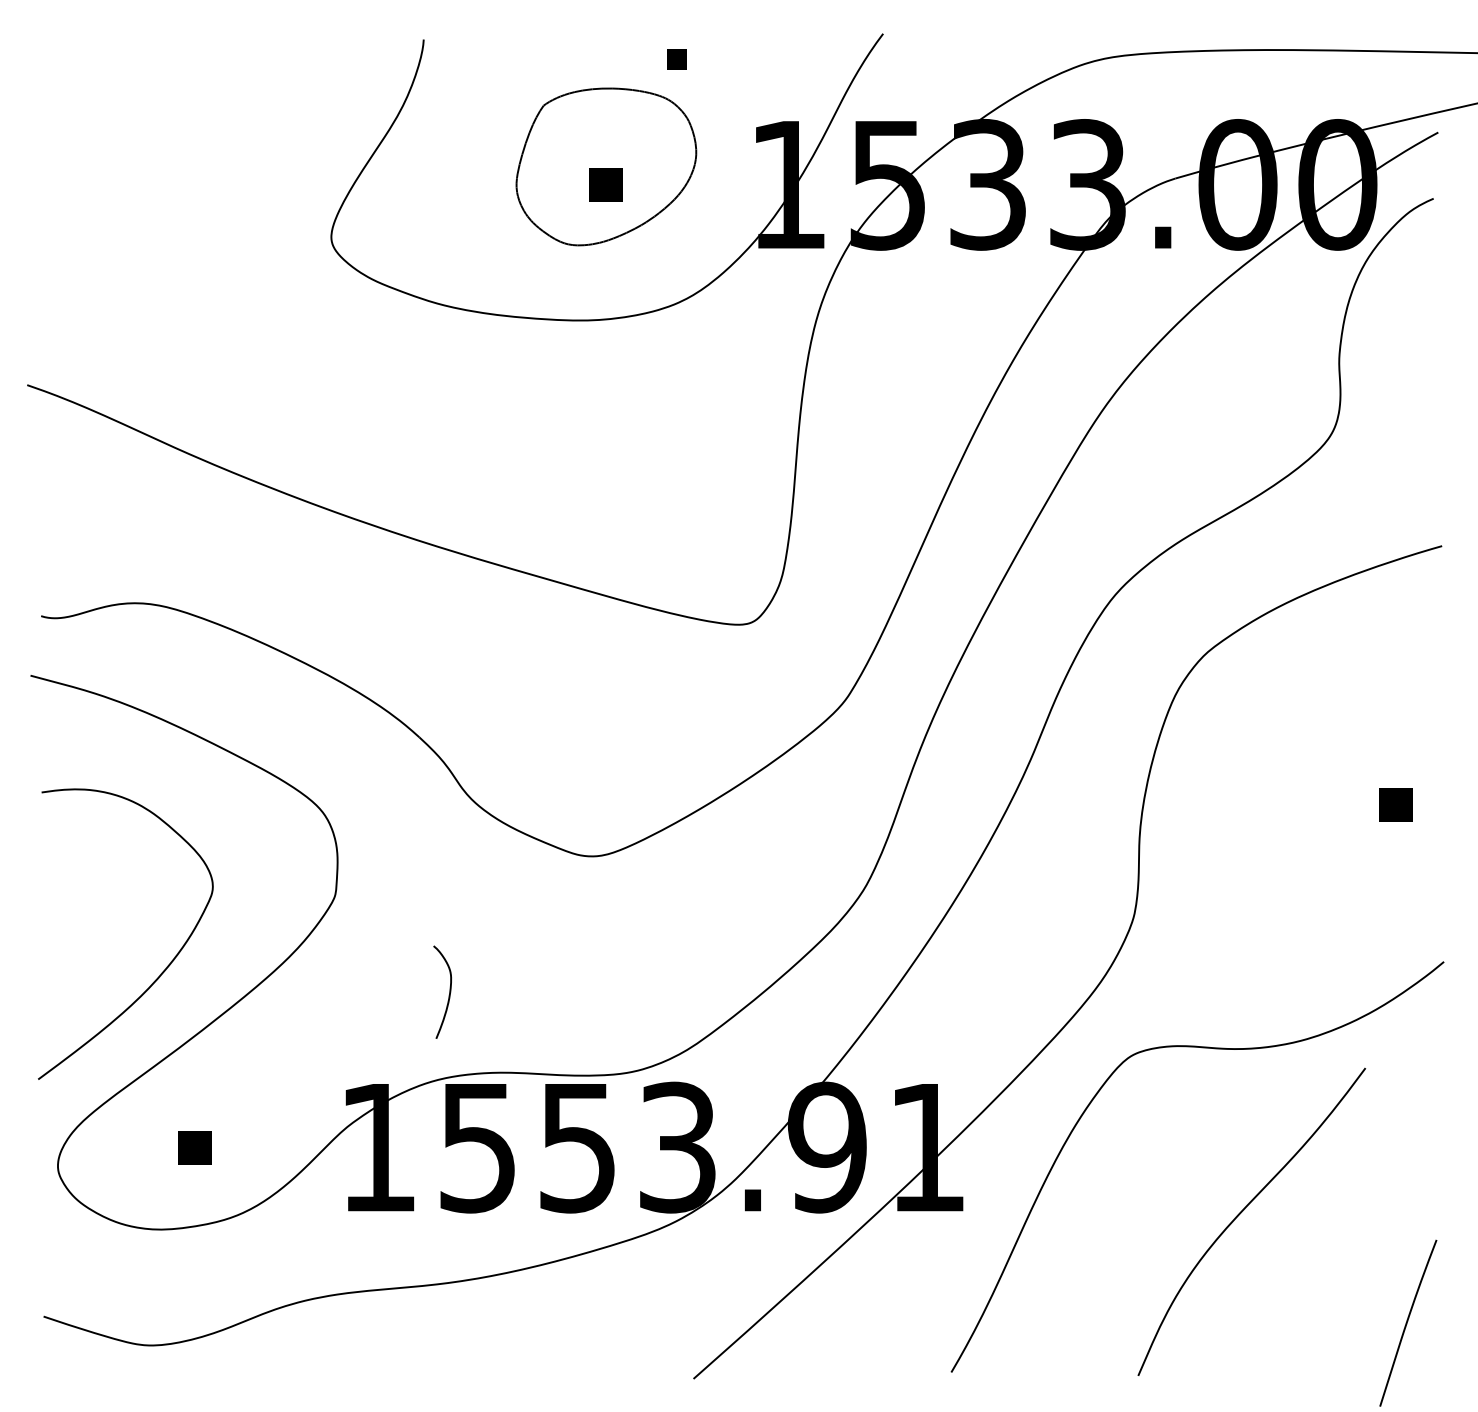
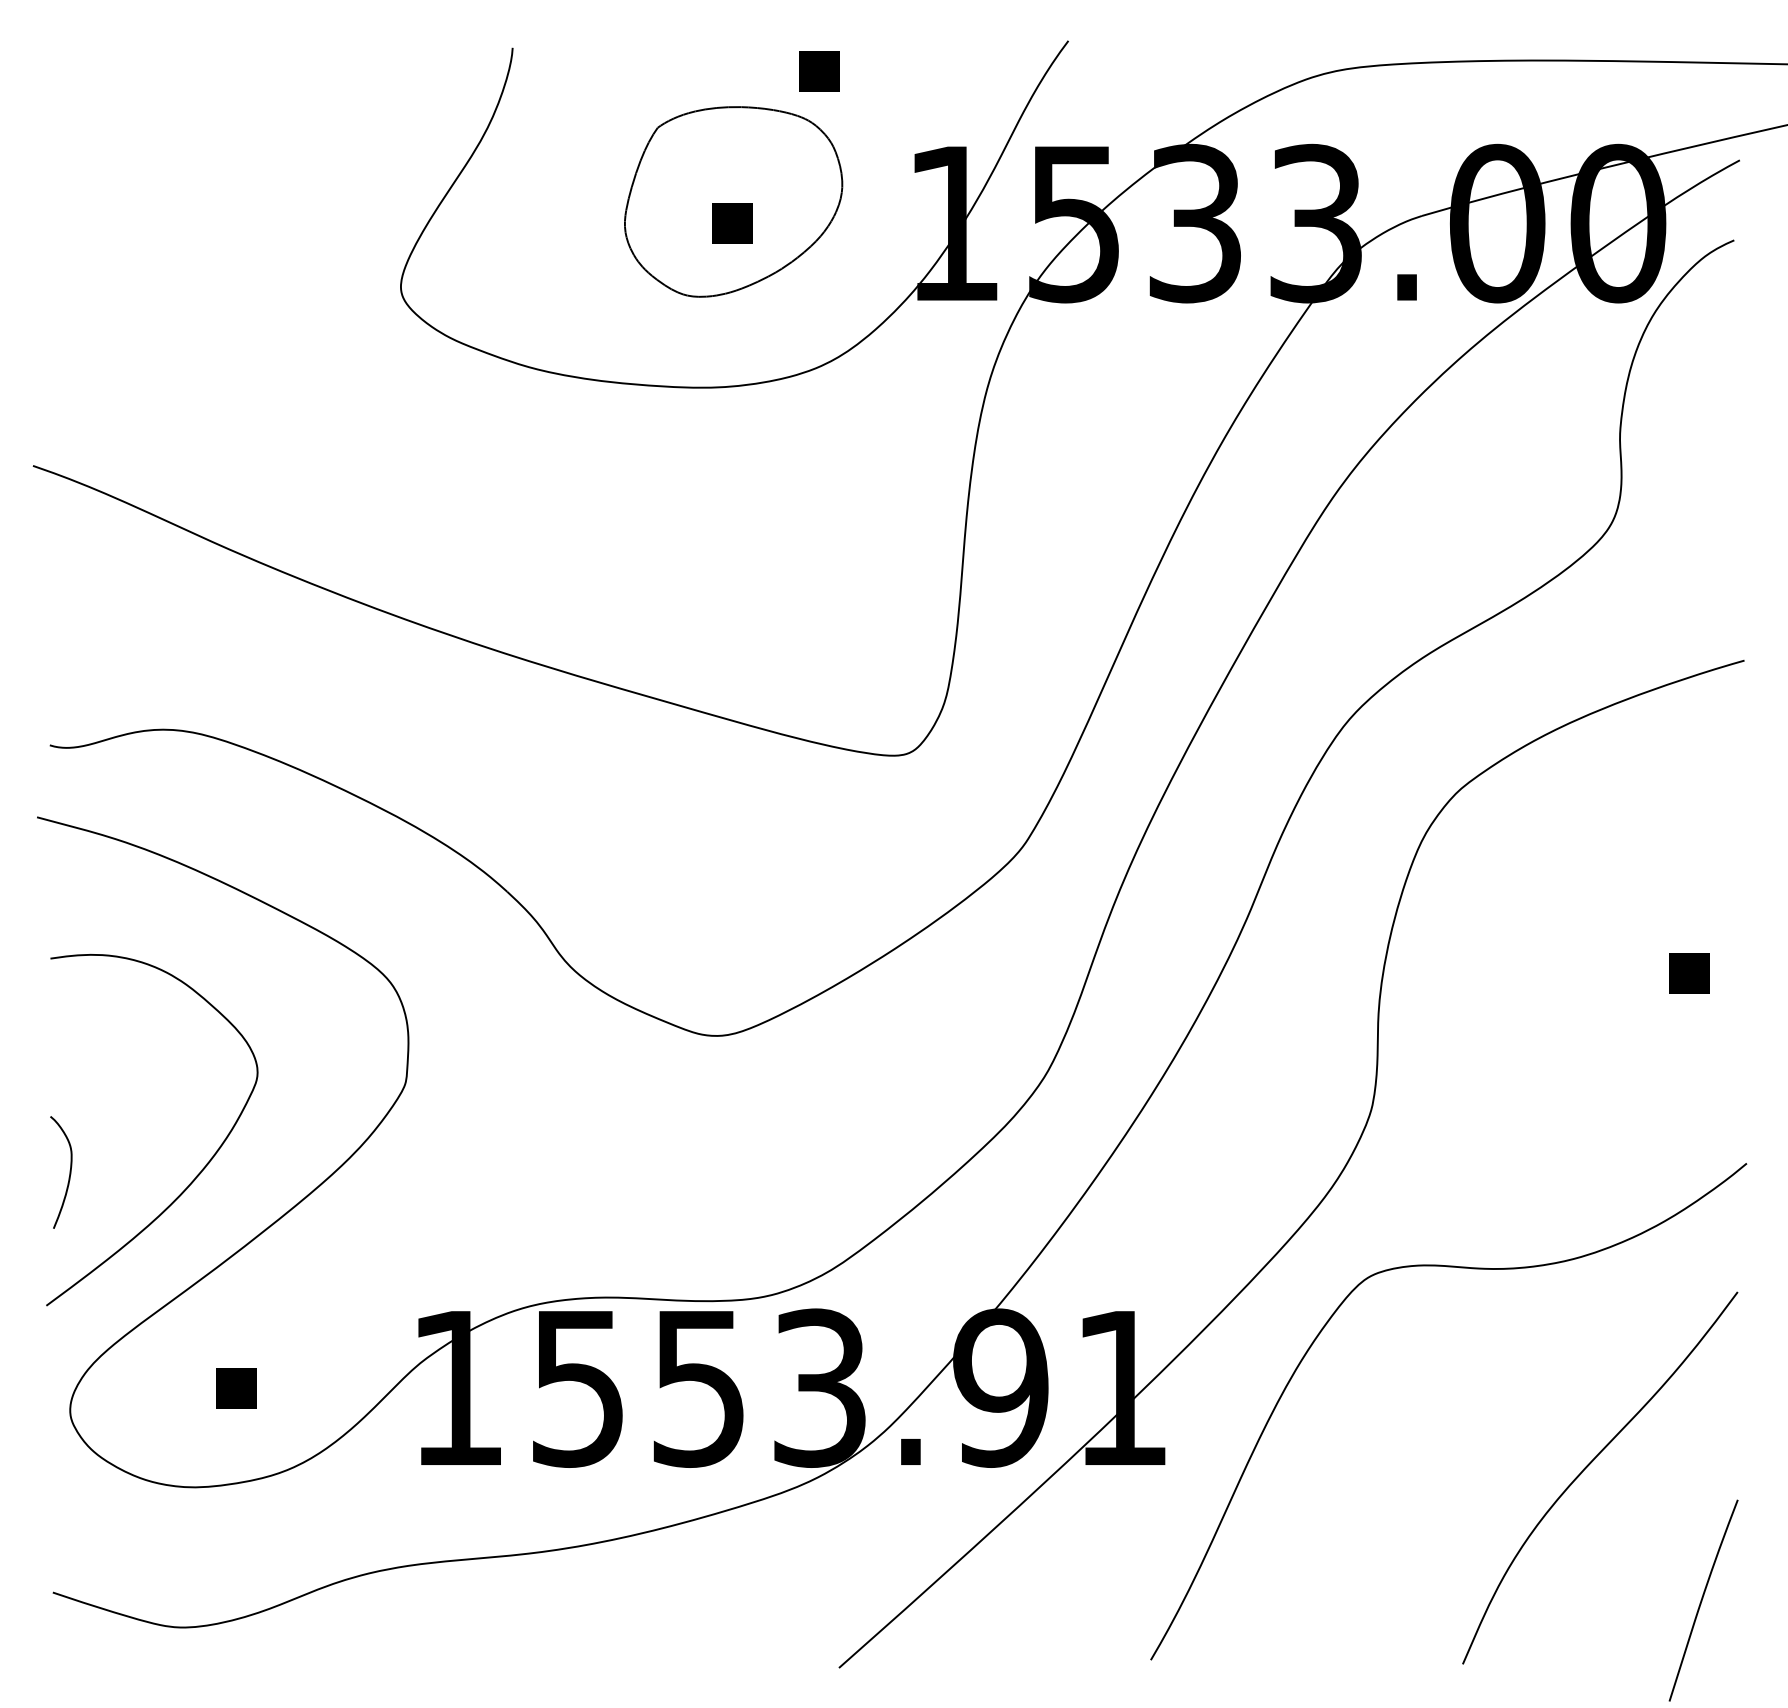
part: (676, 59) -> (818, 71), size x1.67
curve: (449, 991) -> (69, 1171), moved
curve: (1242, 1212) -> (1588, 1466), moved

